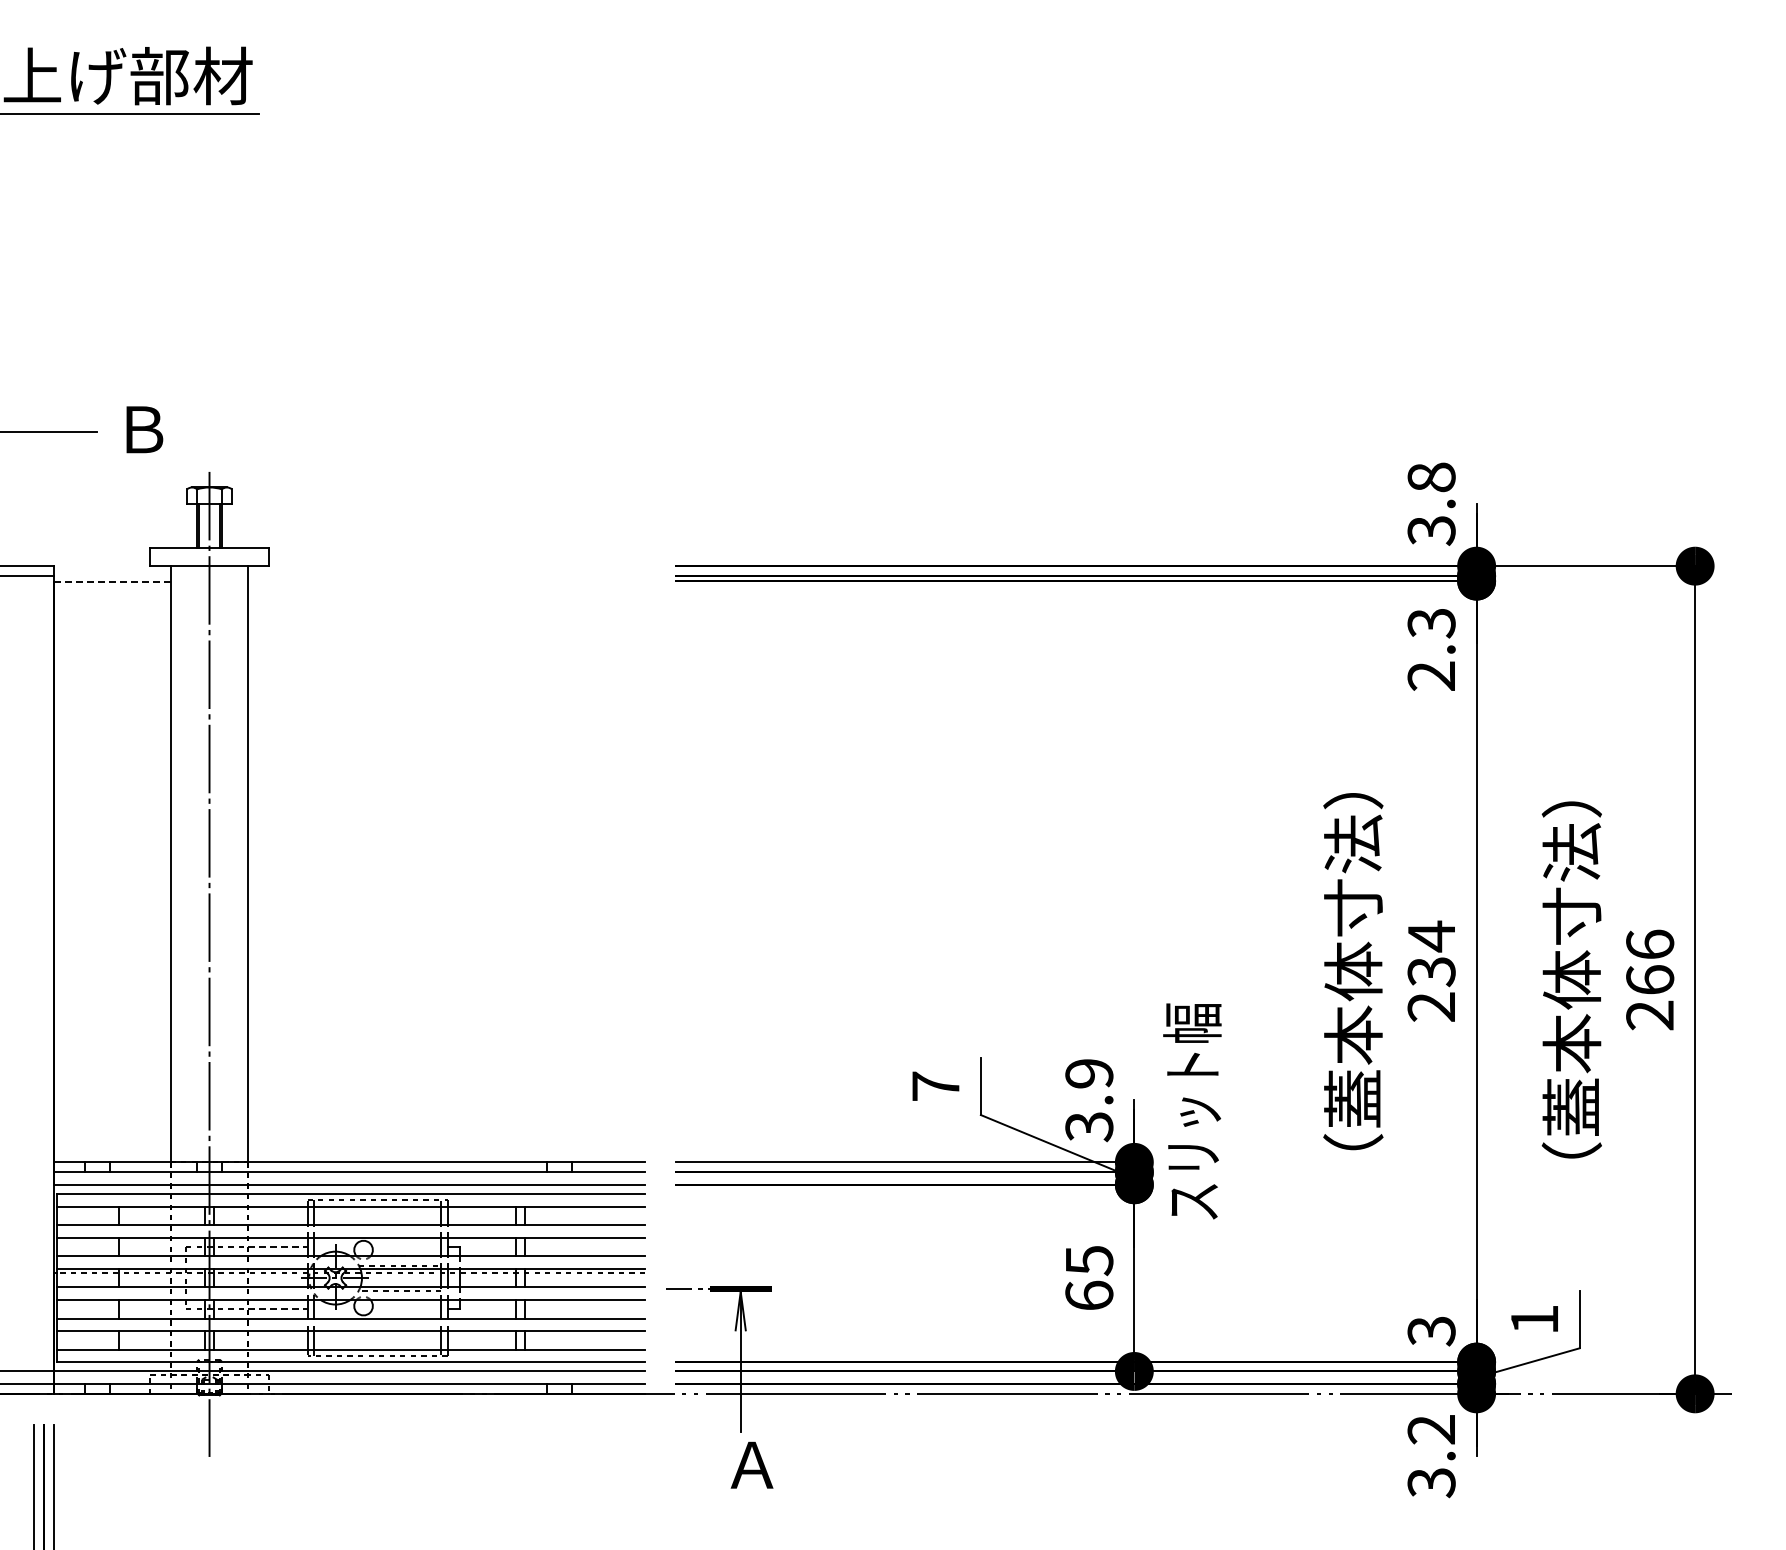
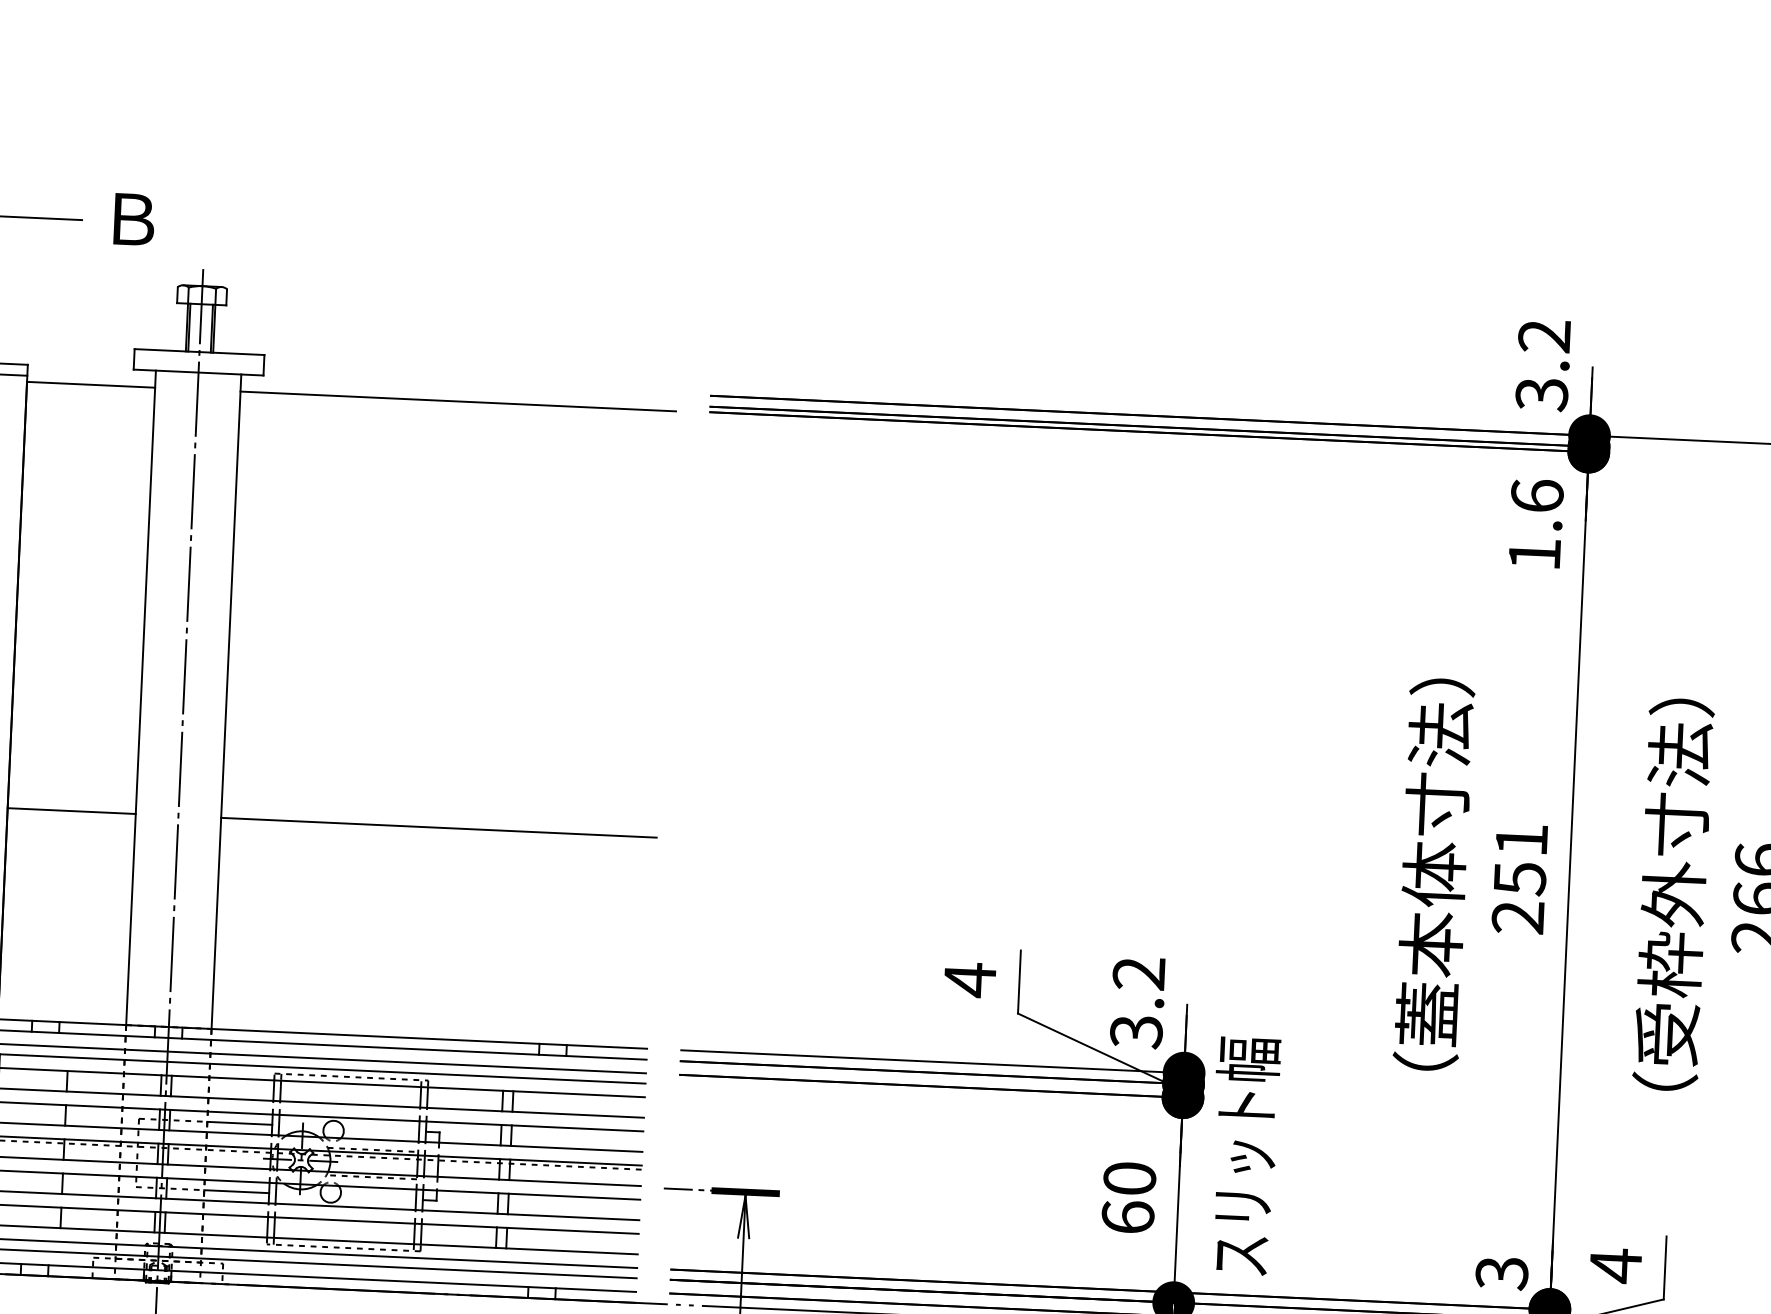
text: (1431, 477) -> (1544, 336), 3.8 -> 3.2
line: (111, 581) -> (90, 384), dashed -> solid
line: (446, 581) -> (457, 401), added
text: (1431, 649) -> (1535, 524), 2.3 -> 1.6
text: (1431, 953) -> (1520, 858), 234 -> 251
line: (111, 970) -> (70, 811), added
line: (446, 970) -> (438, 828), added
text: (1571, 1042) -> (1669, 963), （蓋本体寸法） -> （受枠外寸法）
text: (1089, 1073) -> (1139, 973), 3.9 -> 3.2
text: (935, 1086) -> (969, 979), 7 -> 4
text: (1192, 1111) -> (1244, 1156), moved
line: (278, 1246) -> (240, 1122), dashed -> solid
text: (1089, 1260) -> (1129, 1178), 65 -> 60
line: (278, 1309) -> (237, 1192), dashed -> solid
text: (1534, 1319) -> (1615, 1265), 1 -> 4

